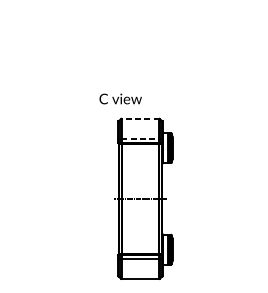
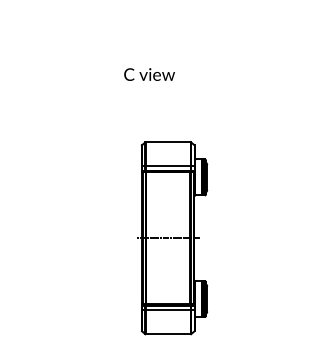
text: (120, 98) -> (149, 74), moved
line: (140, 118) -> (168, 142), dashed -> solid
line: (140, 138) -> (168, 166), dashed -> solid

